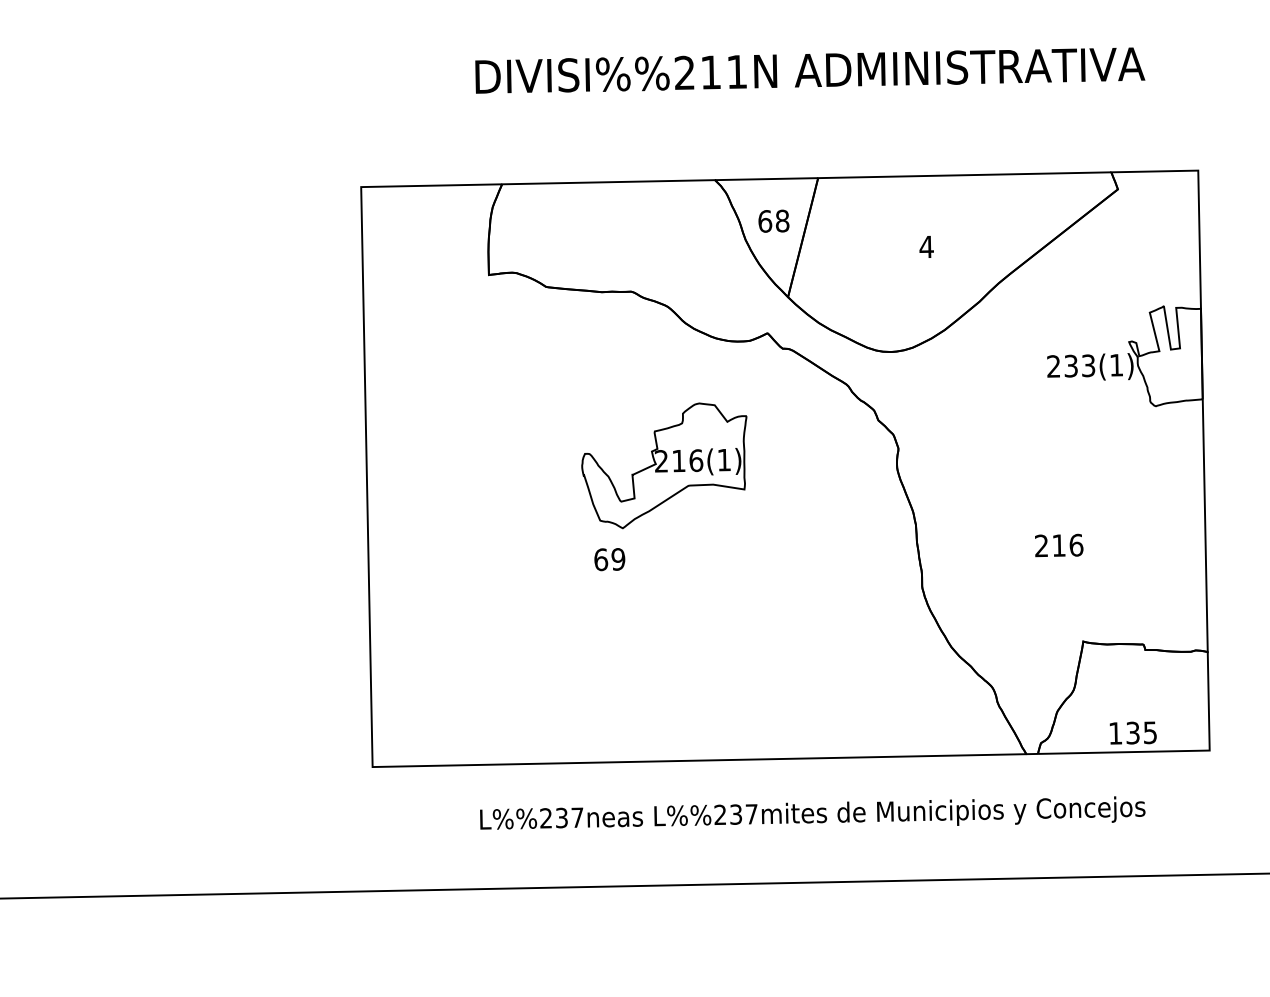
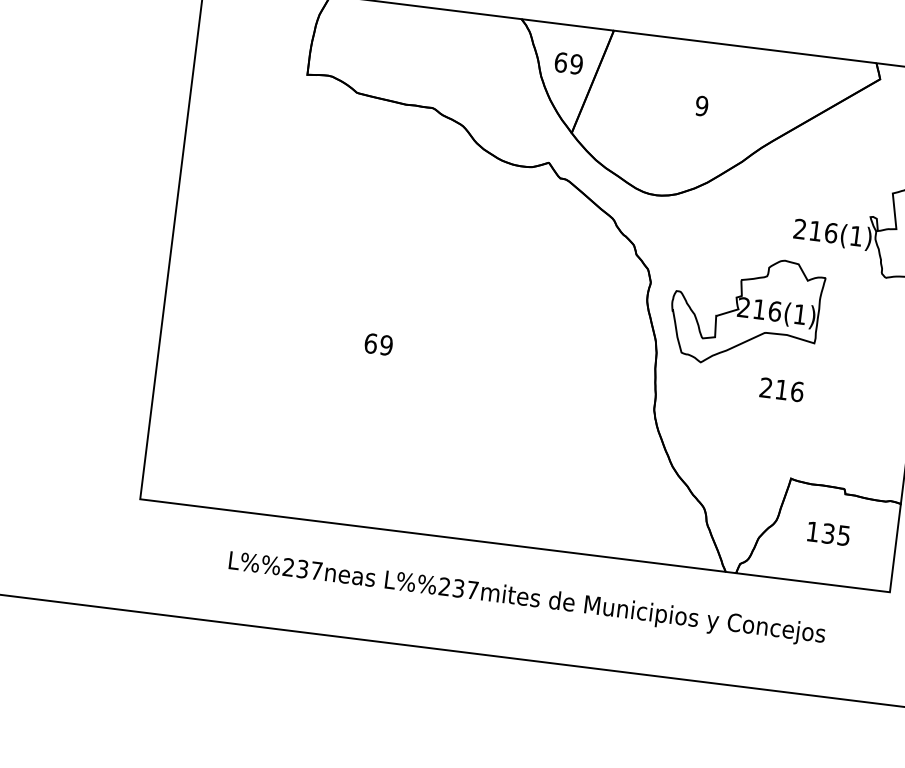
text: (782, 220) -> (576, 63), 68 -> 69
text: (926, 246) -> (701, 105), 4 -> 9
text: (1079, 365) -> (823, 231), 233(1) -> 216(1)
part: (664, 465) -> (746, 311), moved
text: (1132, 732) -> (828, 533), moved

